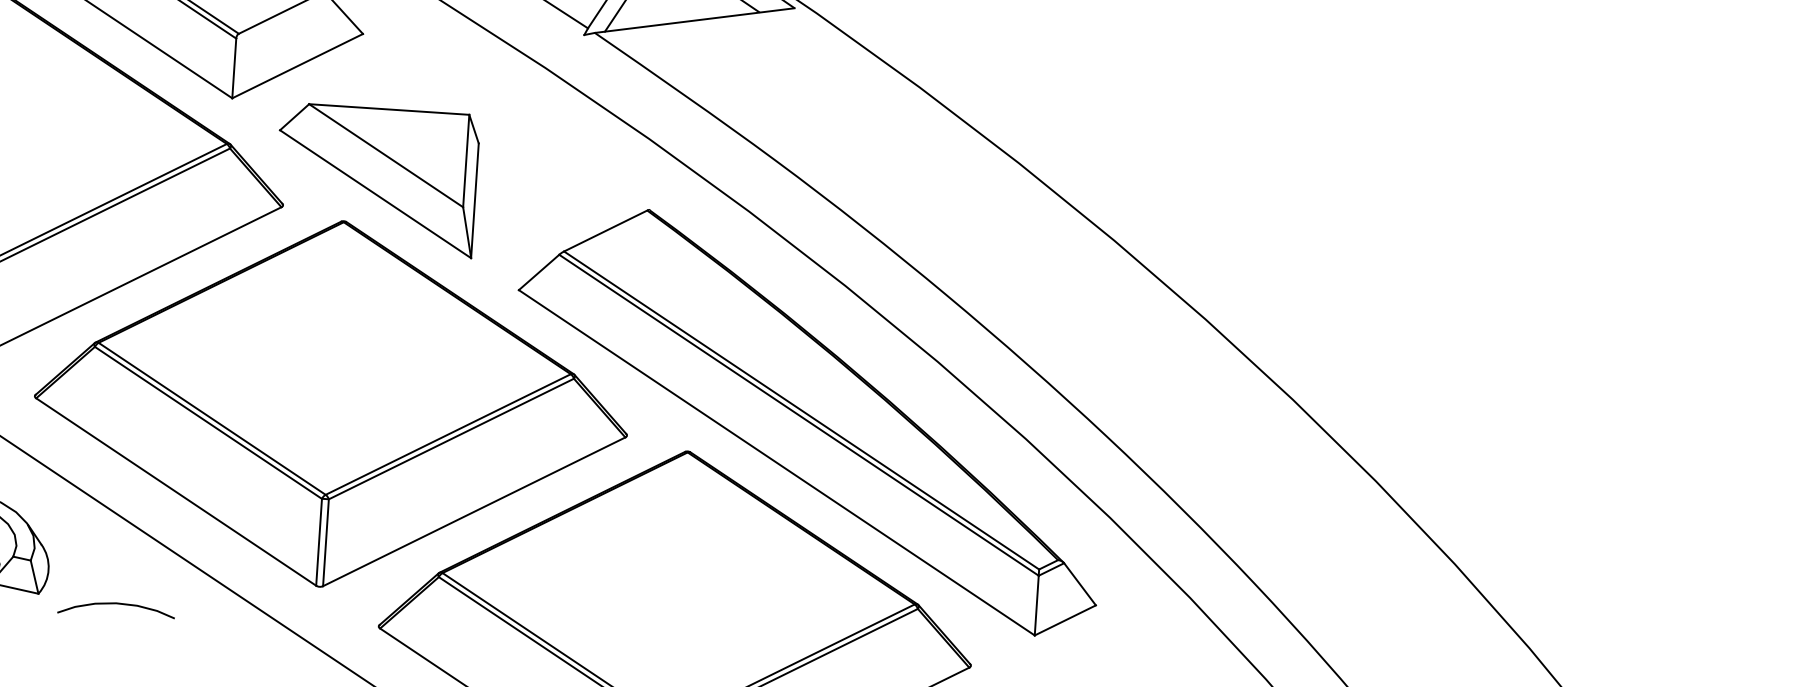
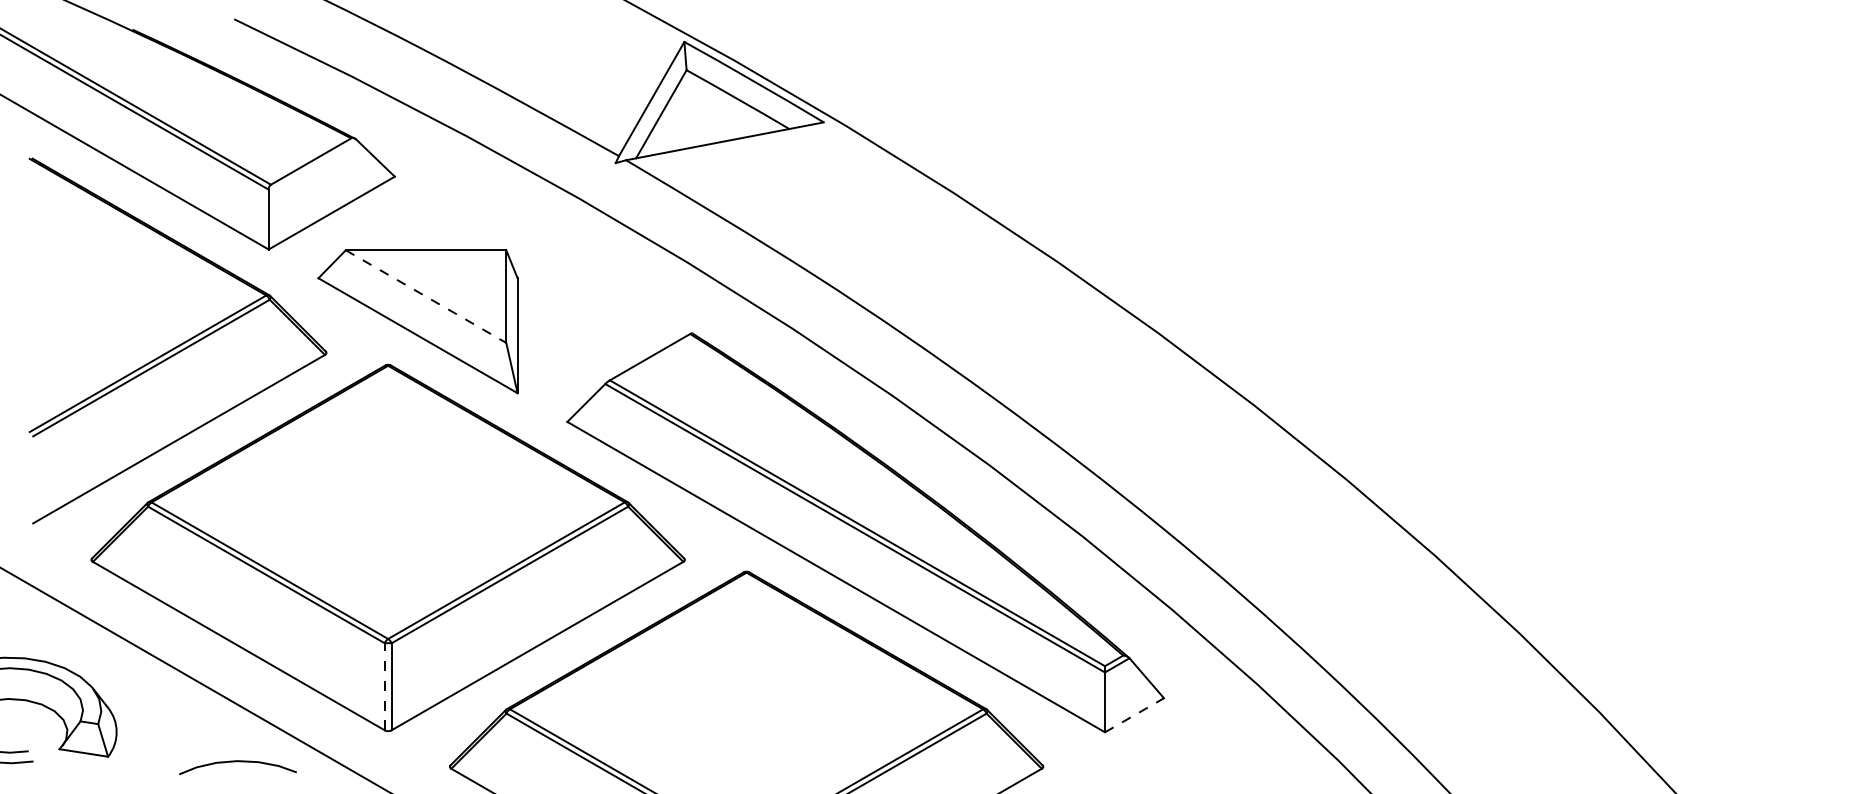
line: (386, 155) -> (426, 296), solid -> dashed
line: (318, 542) -> (384, 686), solid -> dashed
curve: (115, 604) -> (236, 762), moved
line: (1065, 620) -> (1134, 715), solid -> dashed

